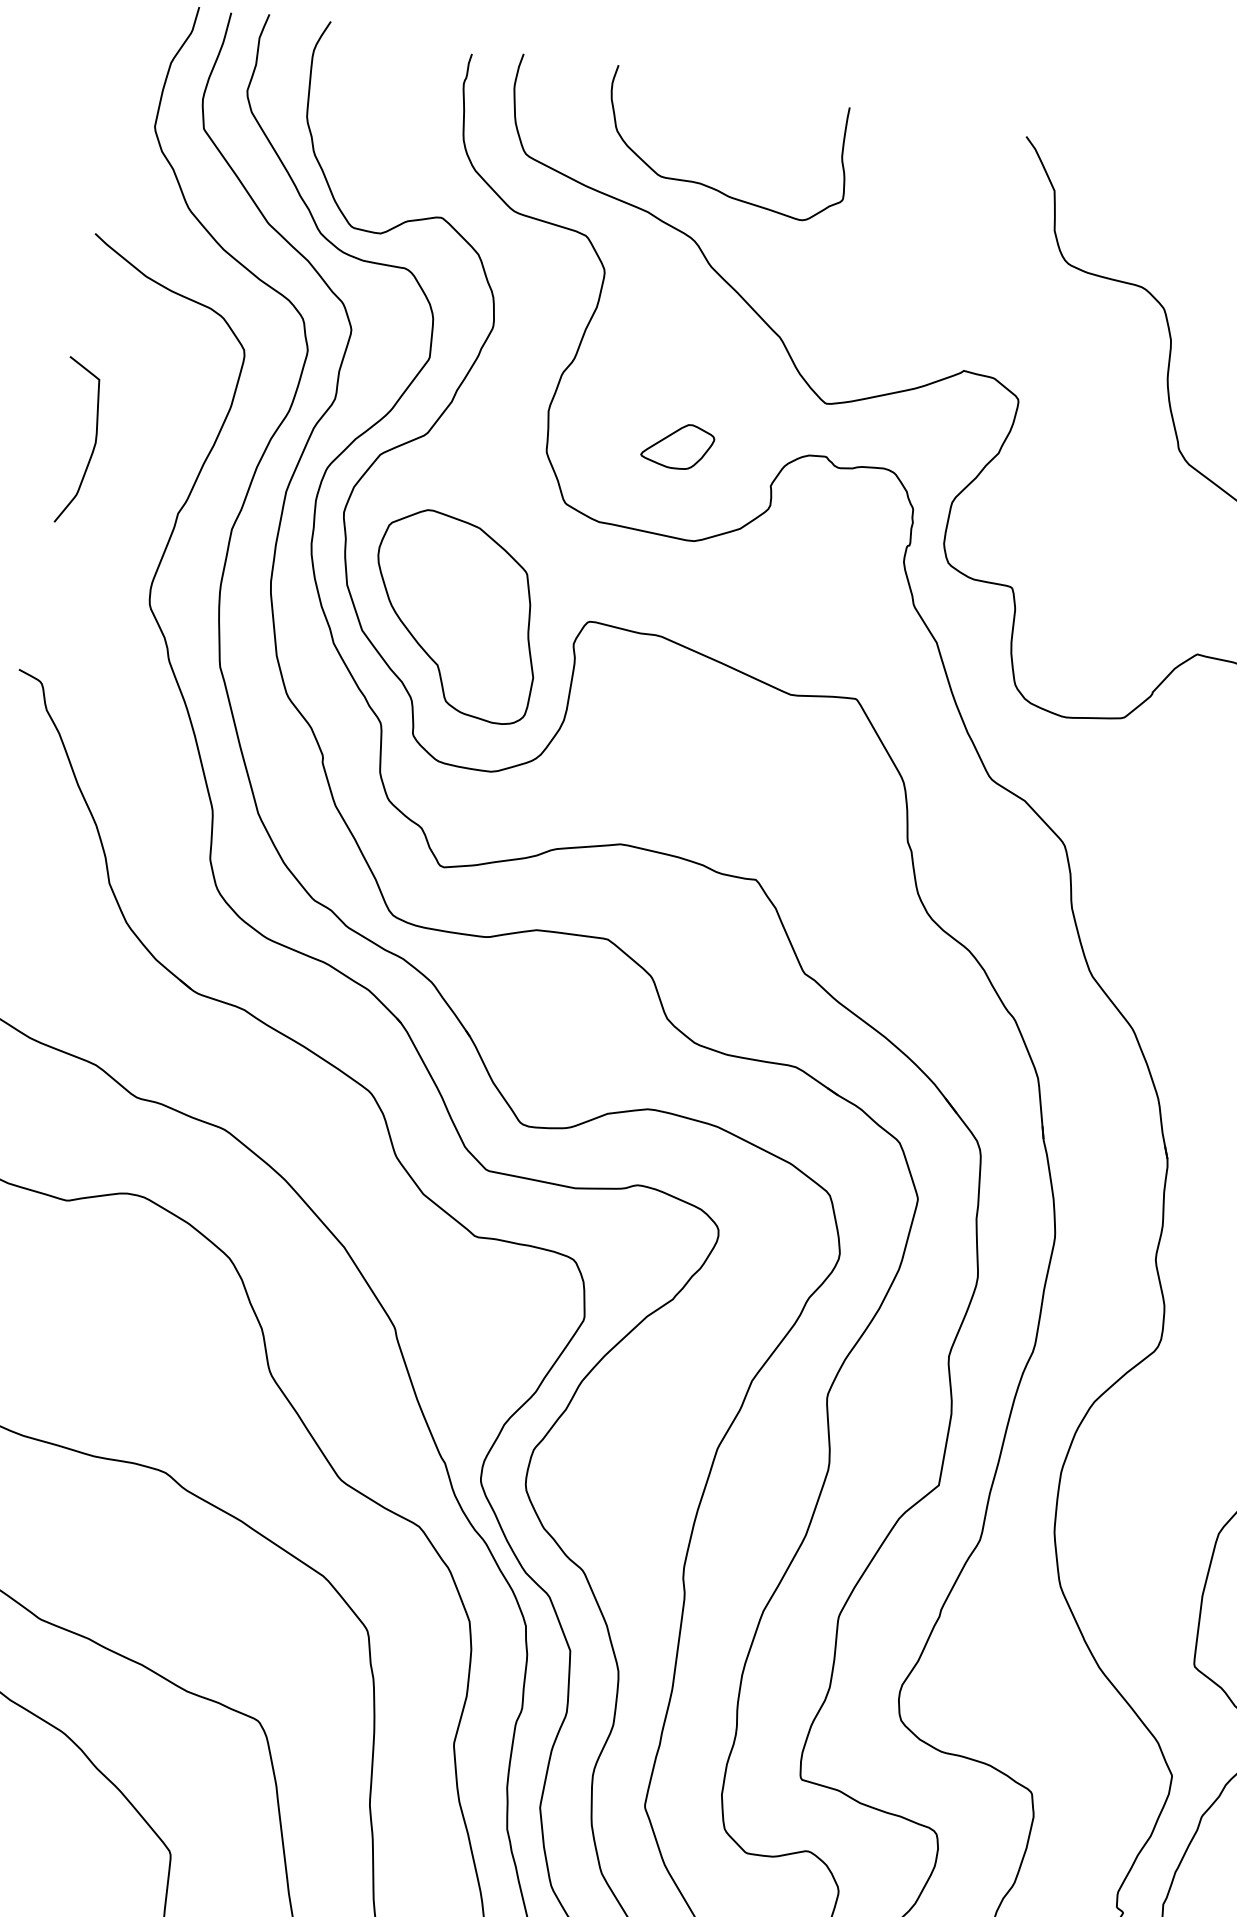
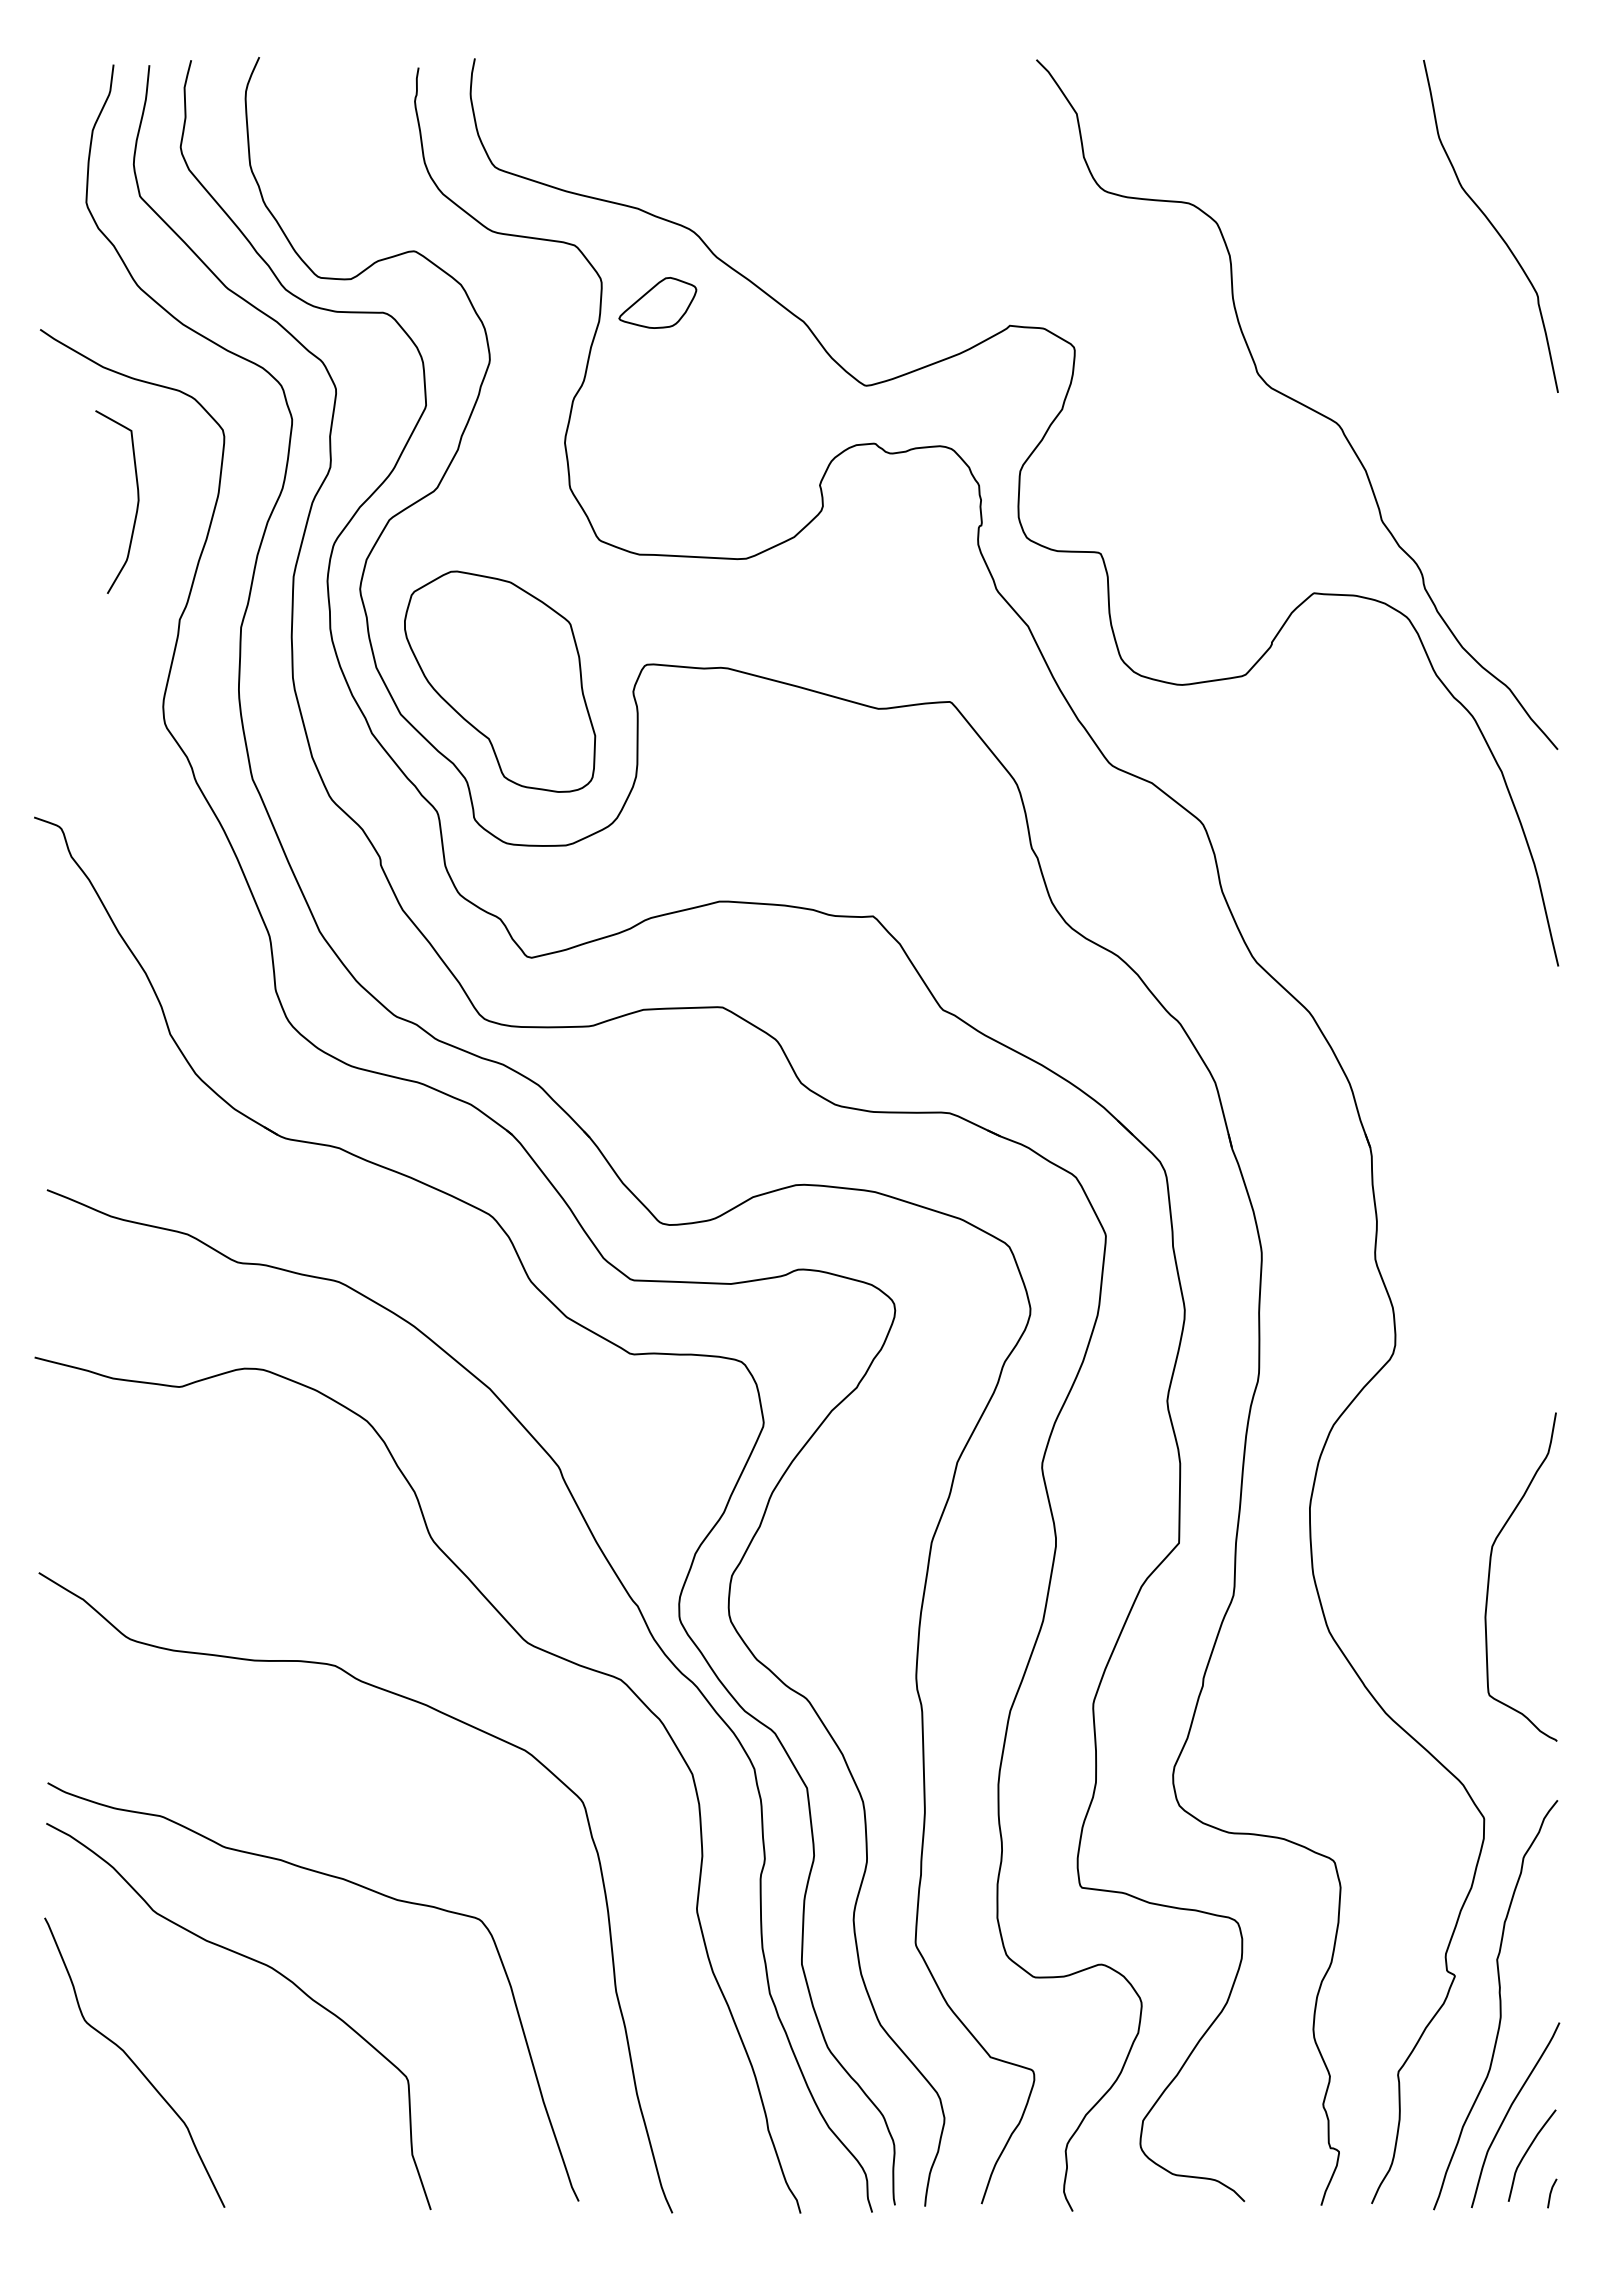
curve: (709, 186) -> (700, 169), removed
part: (677, 445) -> (657, 302), moved
curve: (92, 448) -> (136, 506), moved

